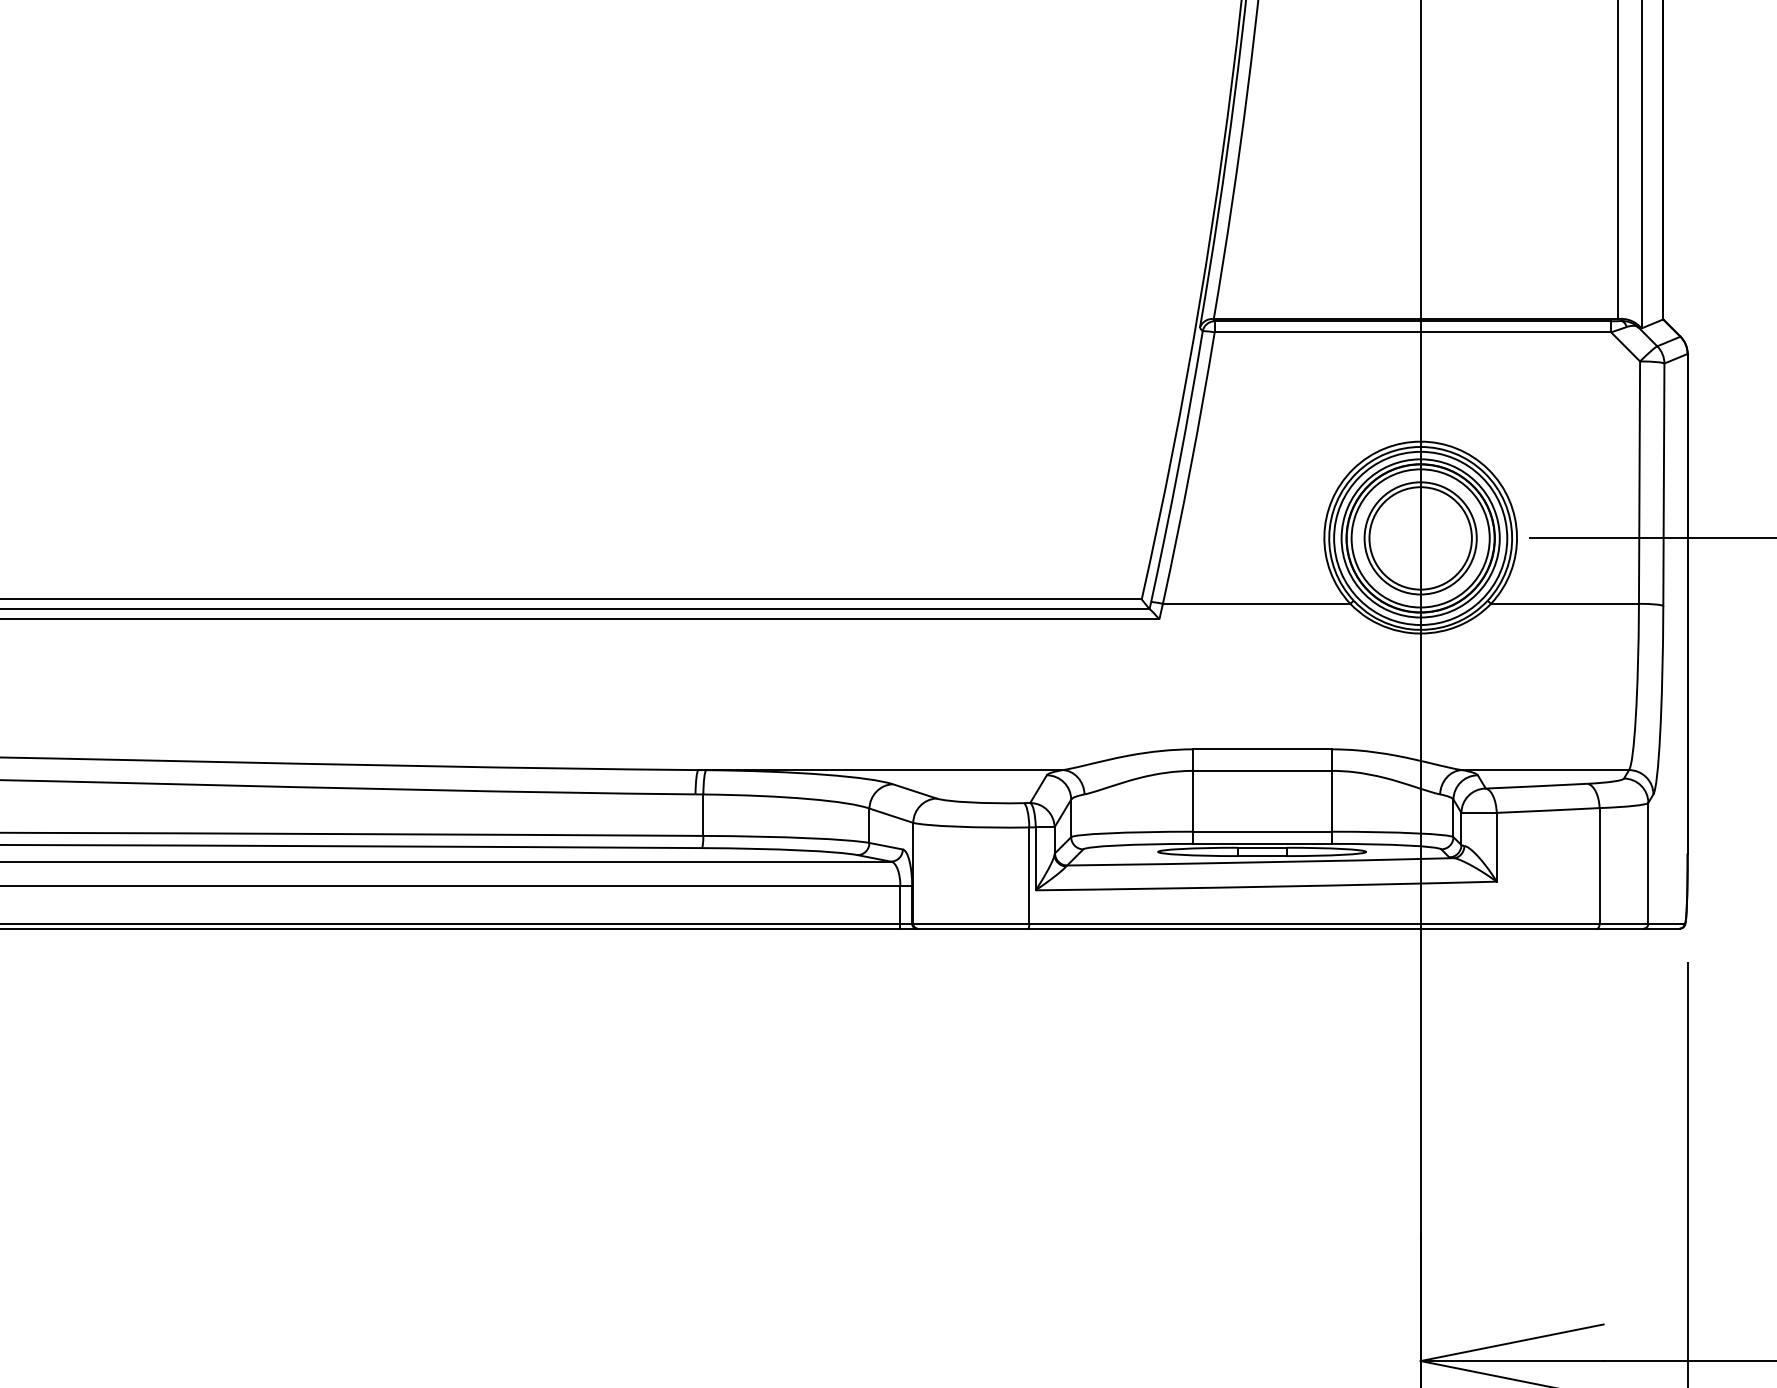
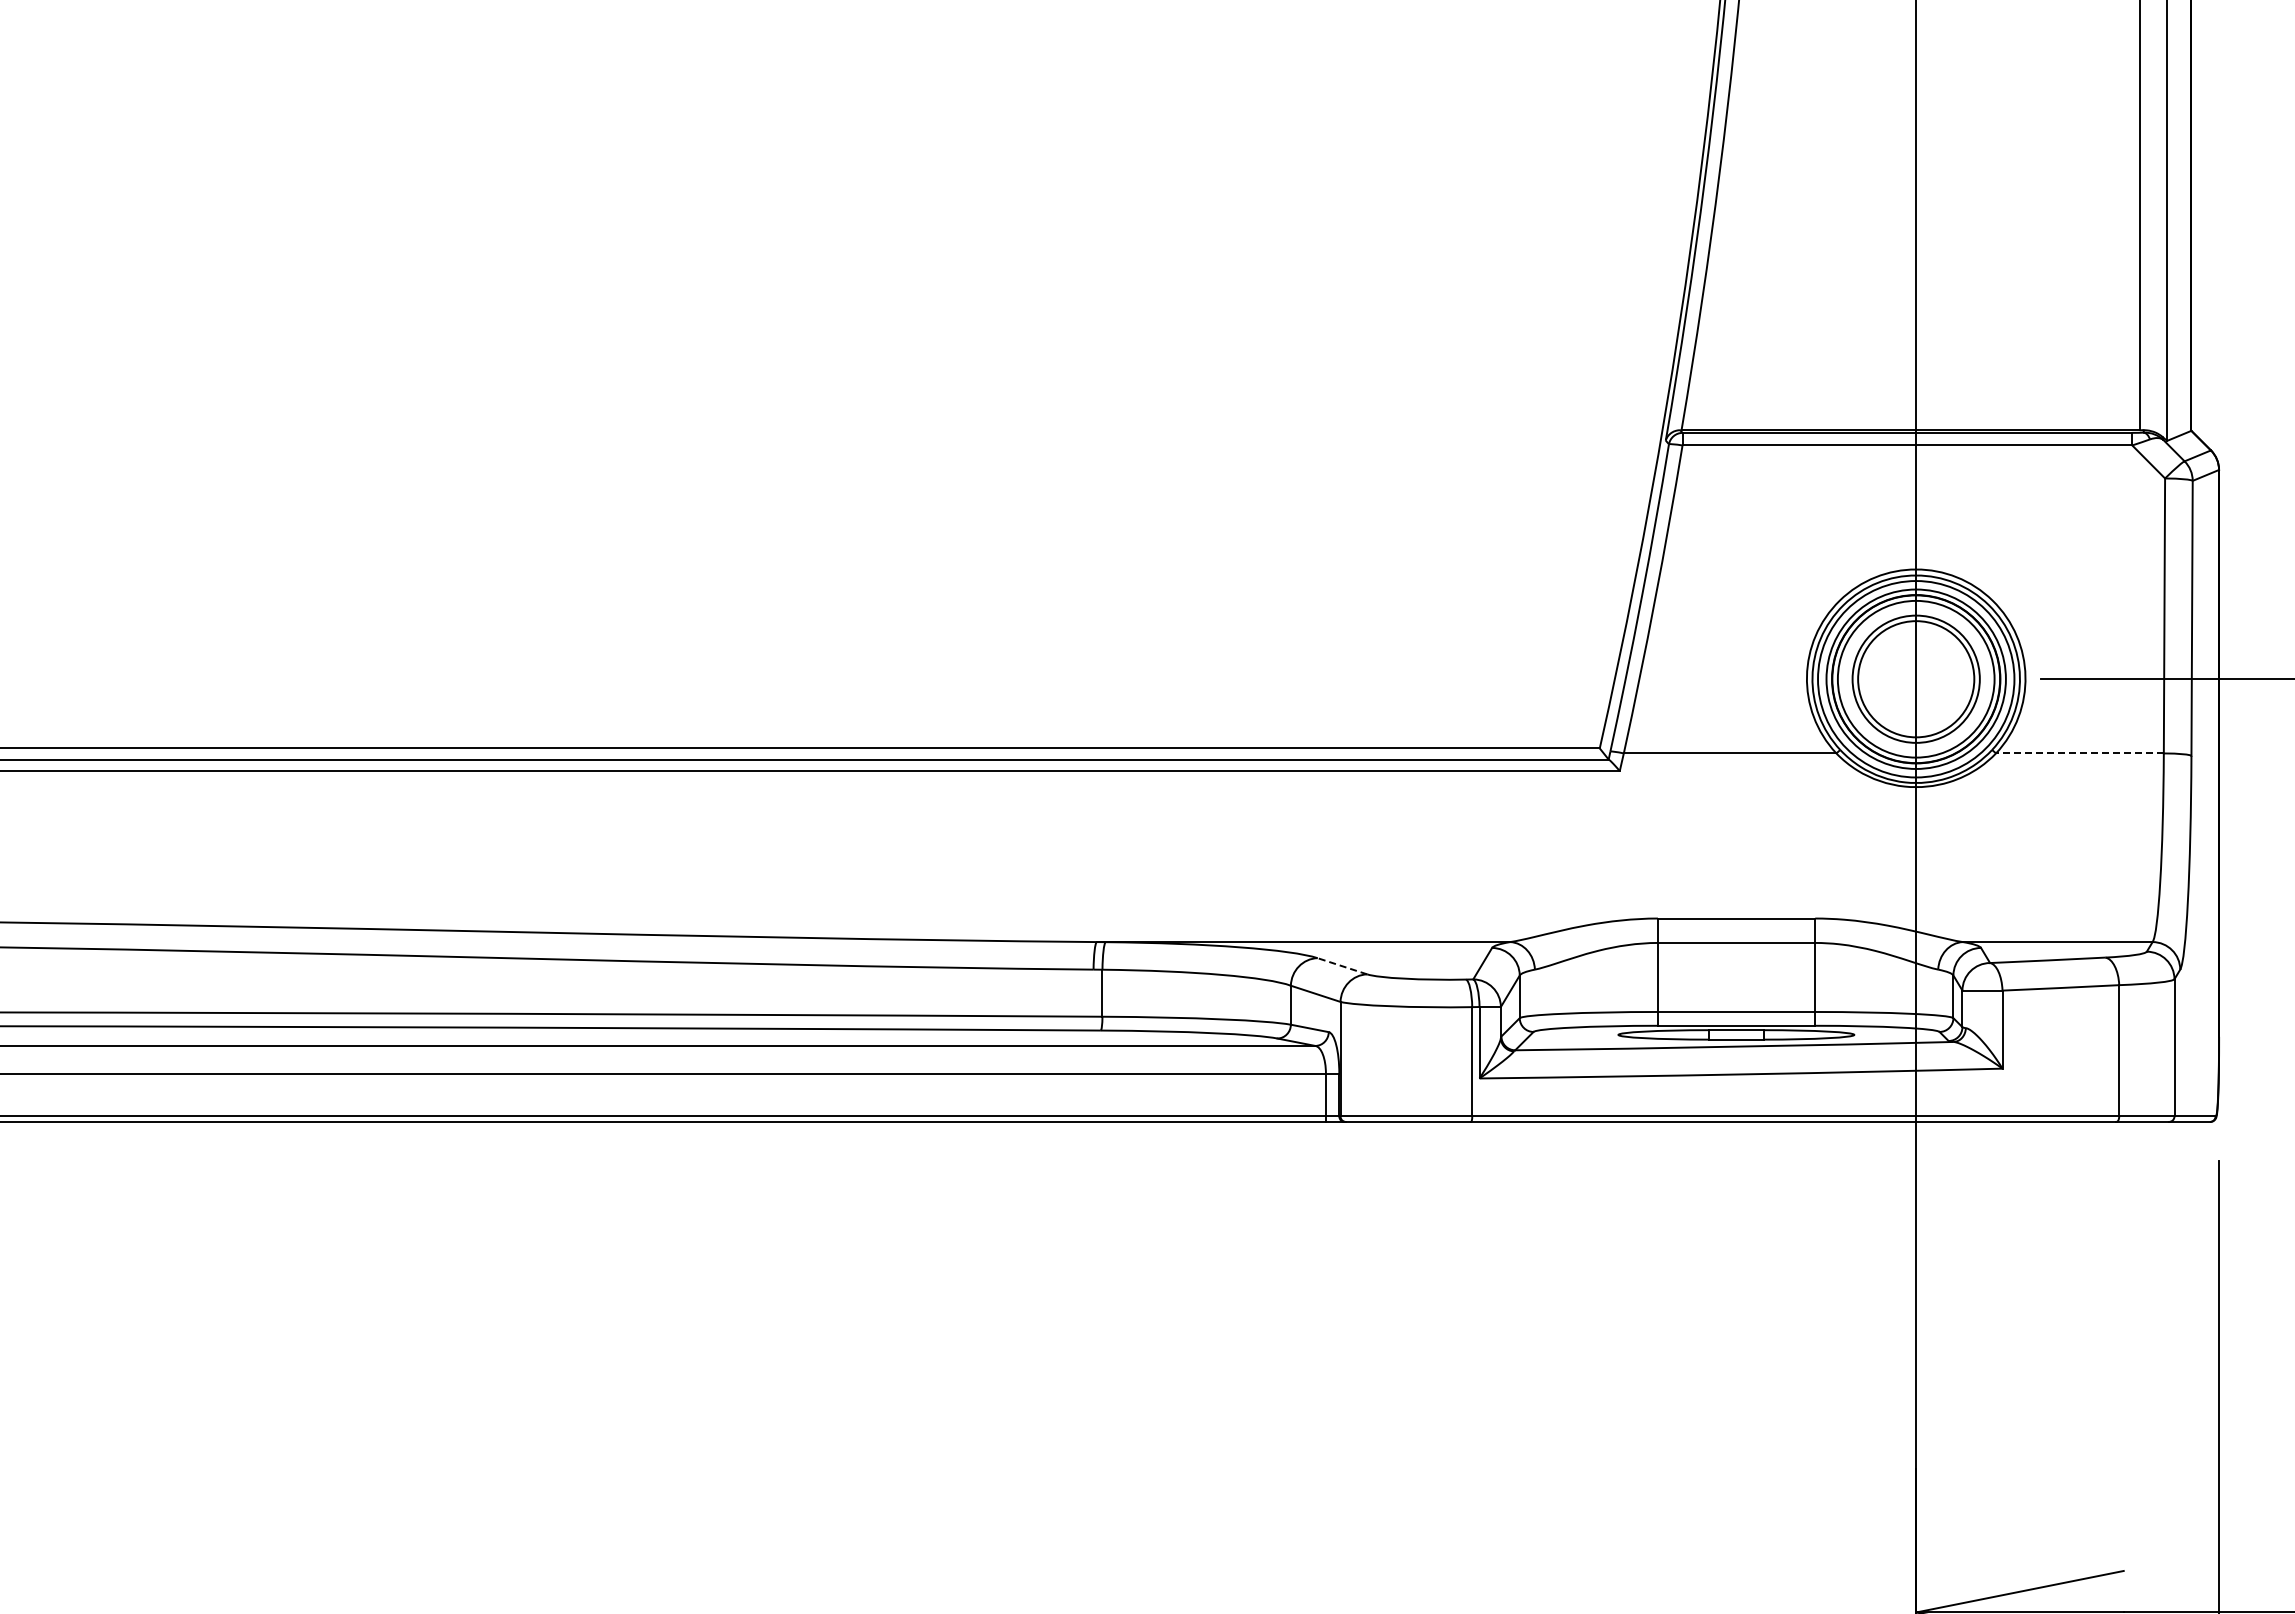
line: (1564, 603) -> (2079, 753), solid -> dashed
line: (914, 791) -> (1341, 966), solid -> dashed

